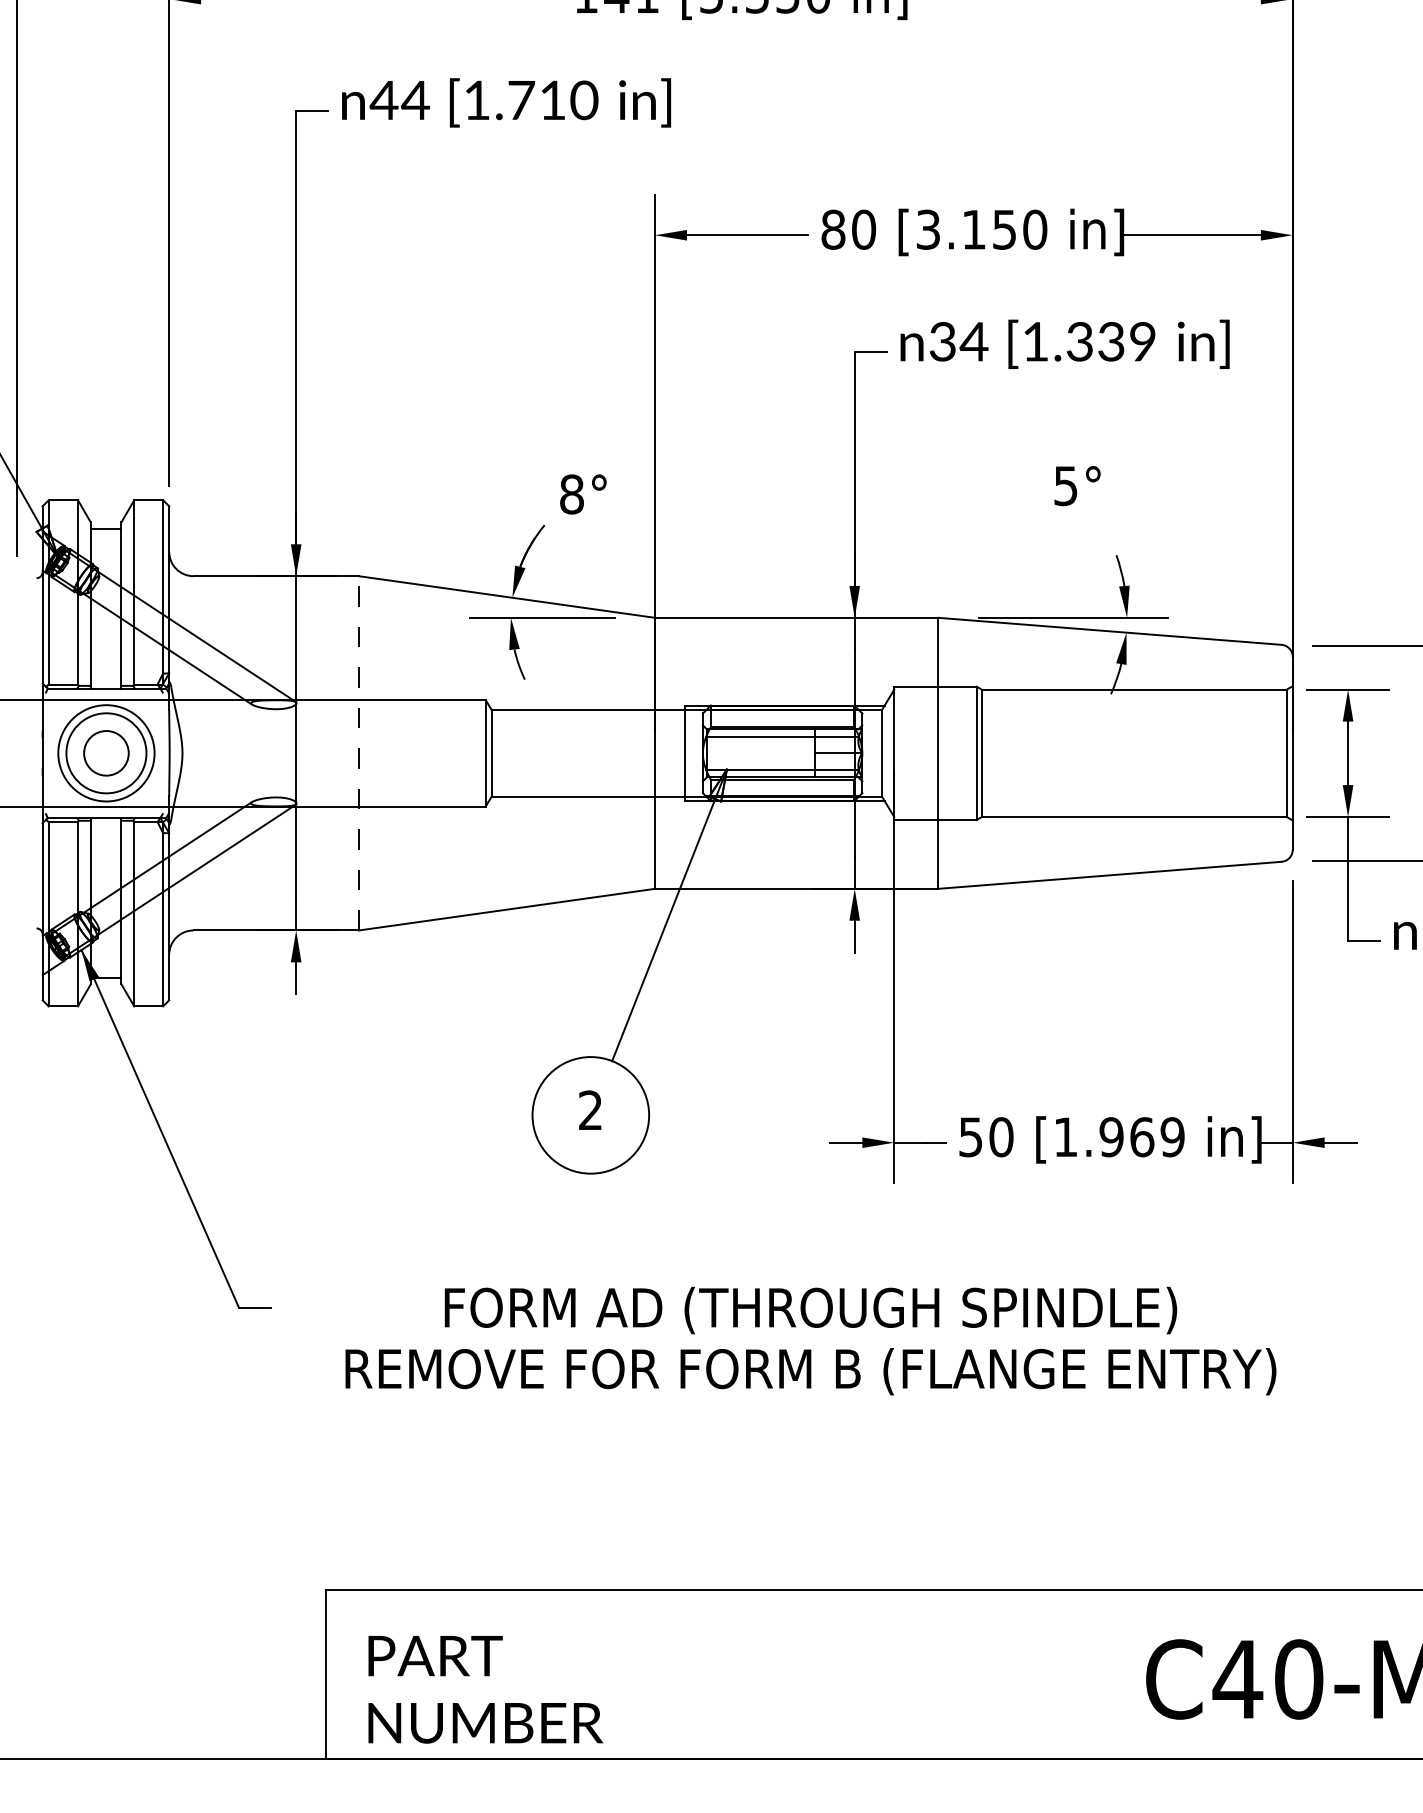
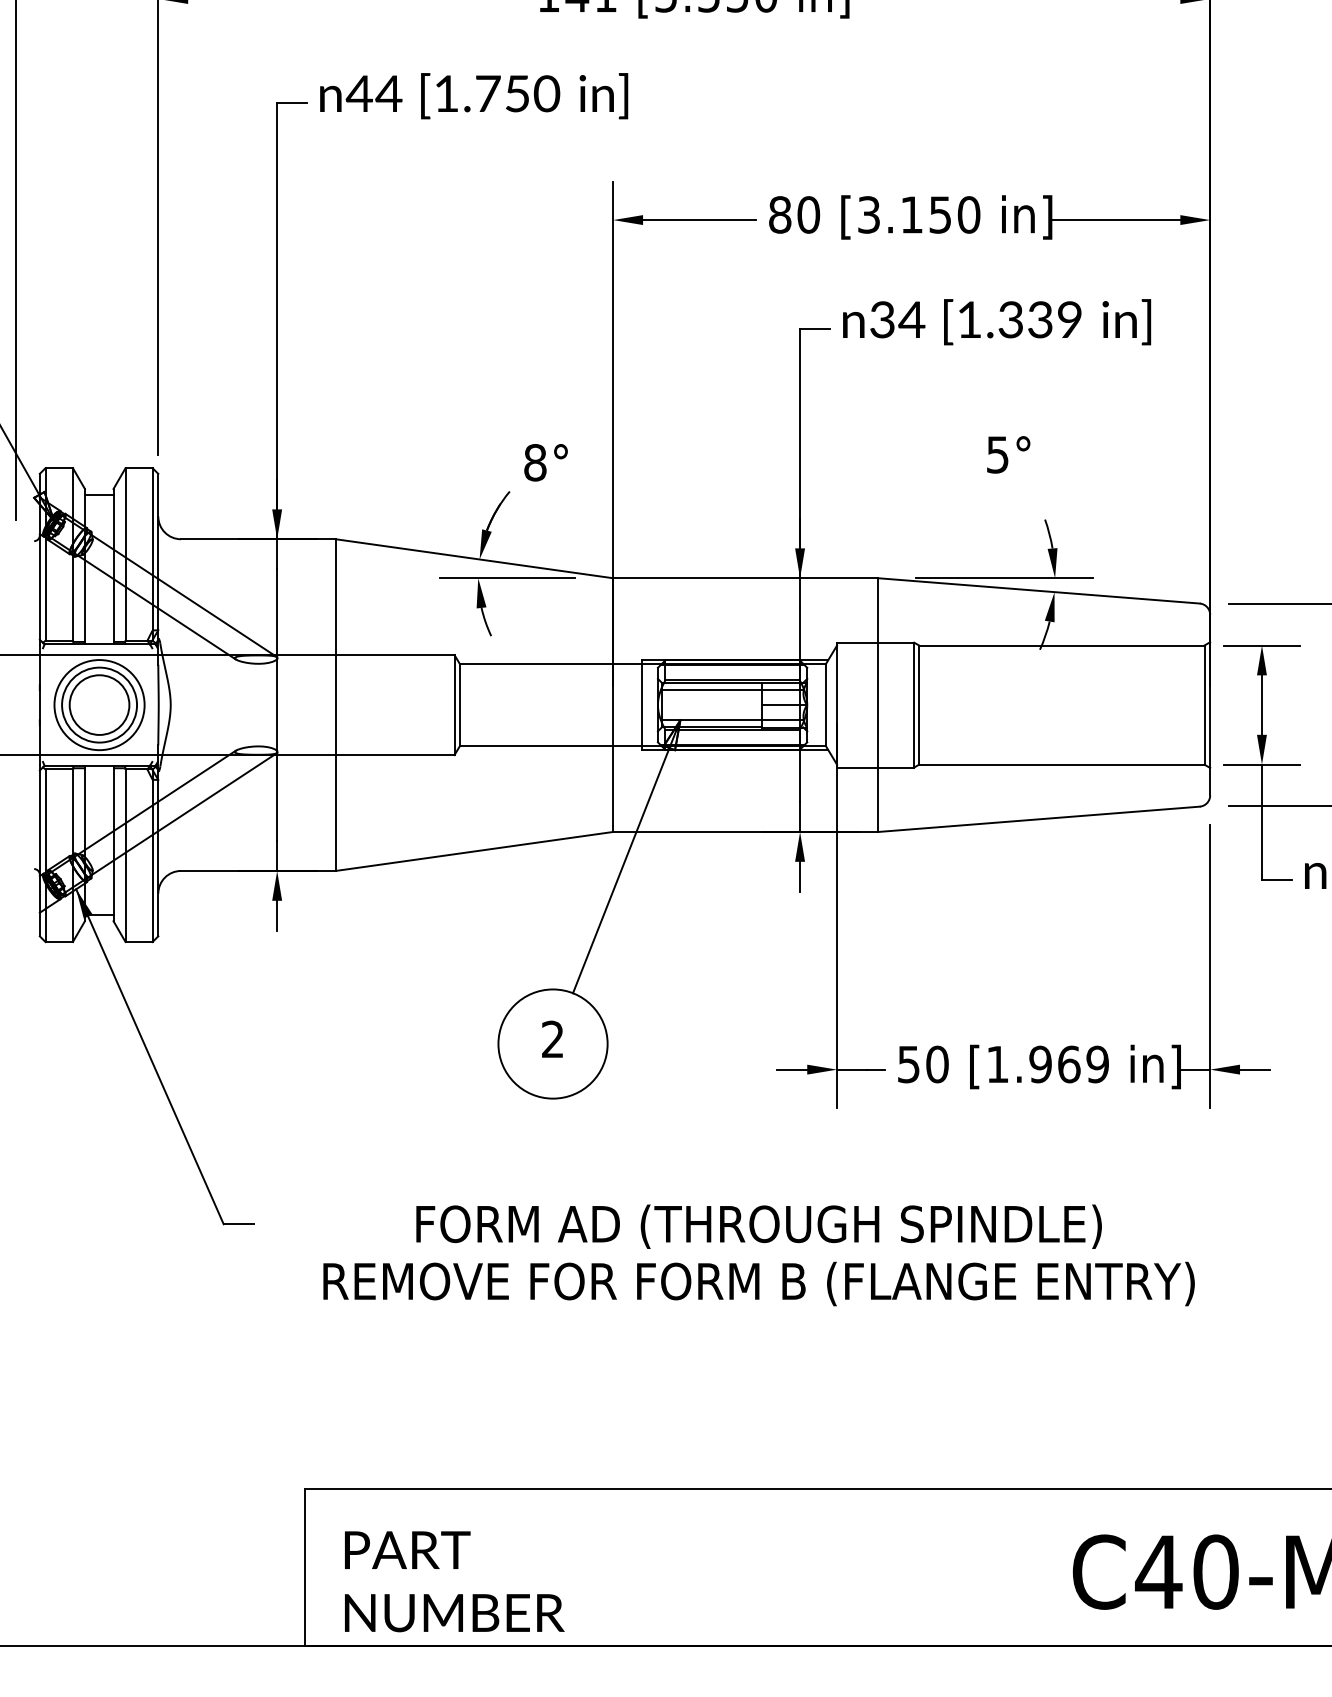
text: (552, 100) -> (517, 93), [1.710 -> [1.750
line: (358, 752) -> (335, 704), dashed -> solid
circle: (106, 753) -> (99, 705), size x1.43

